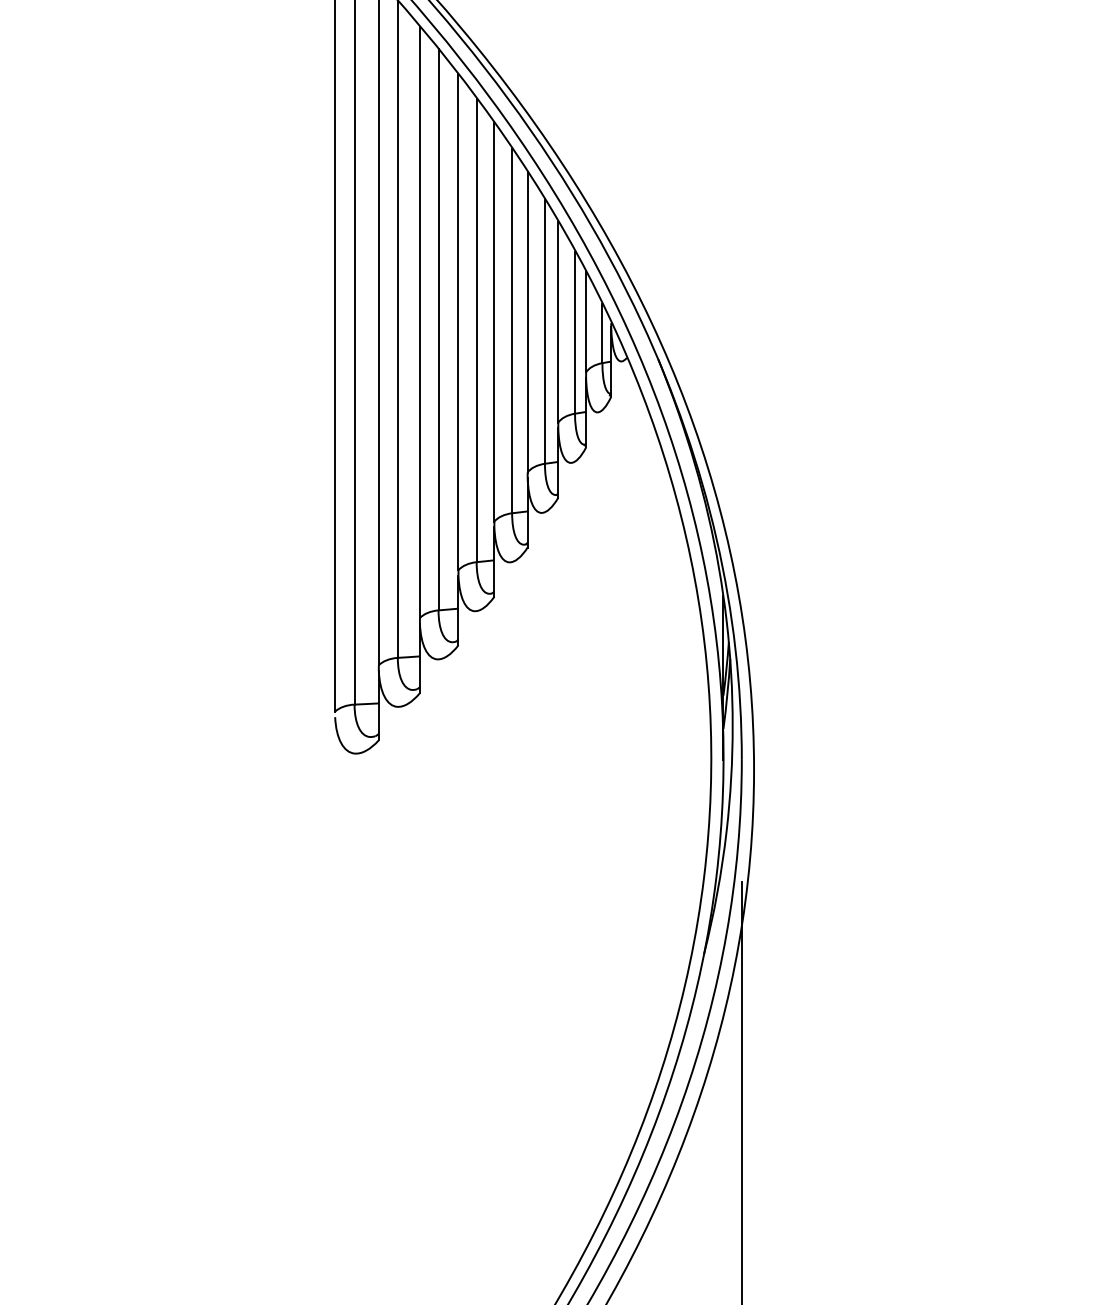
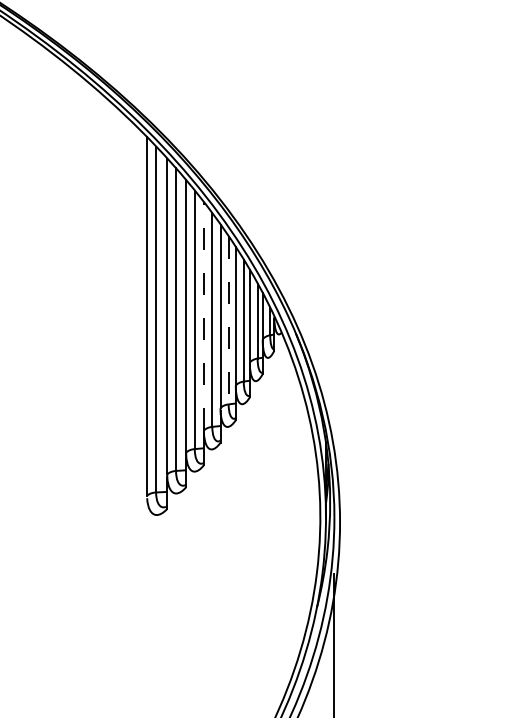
line: (457, 320) -> (203, 315), solid -> dashed
line: (511, 331) -> (228, 320), solid -> dashed

